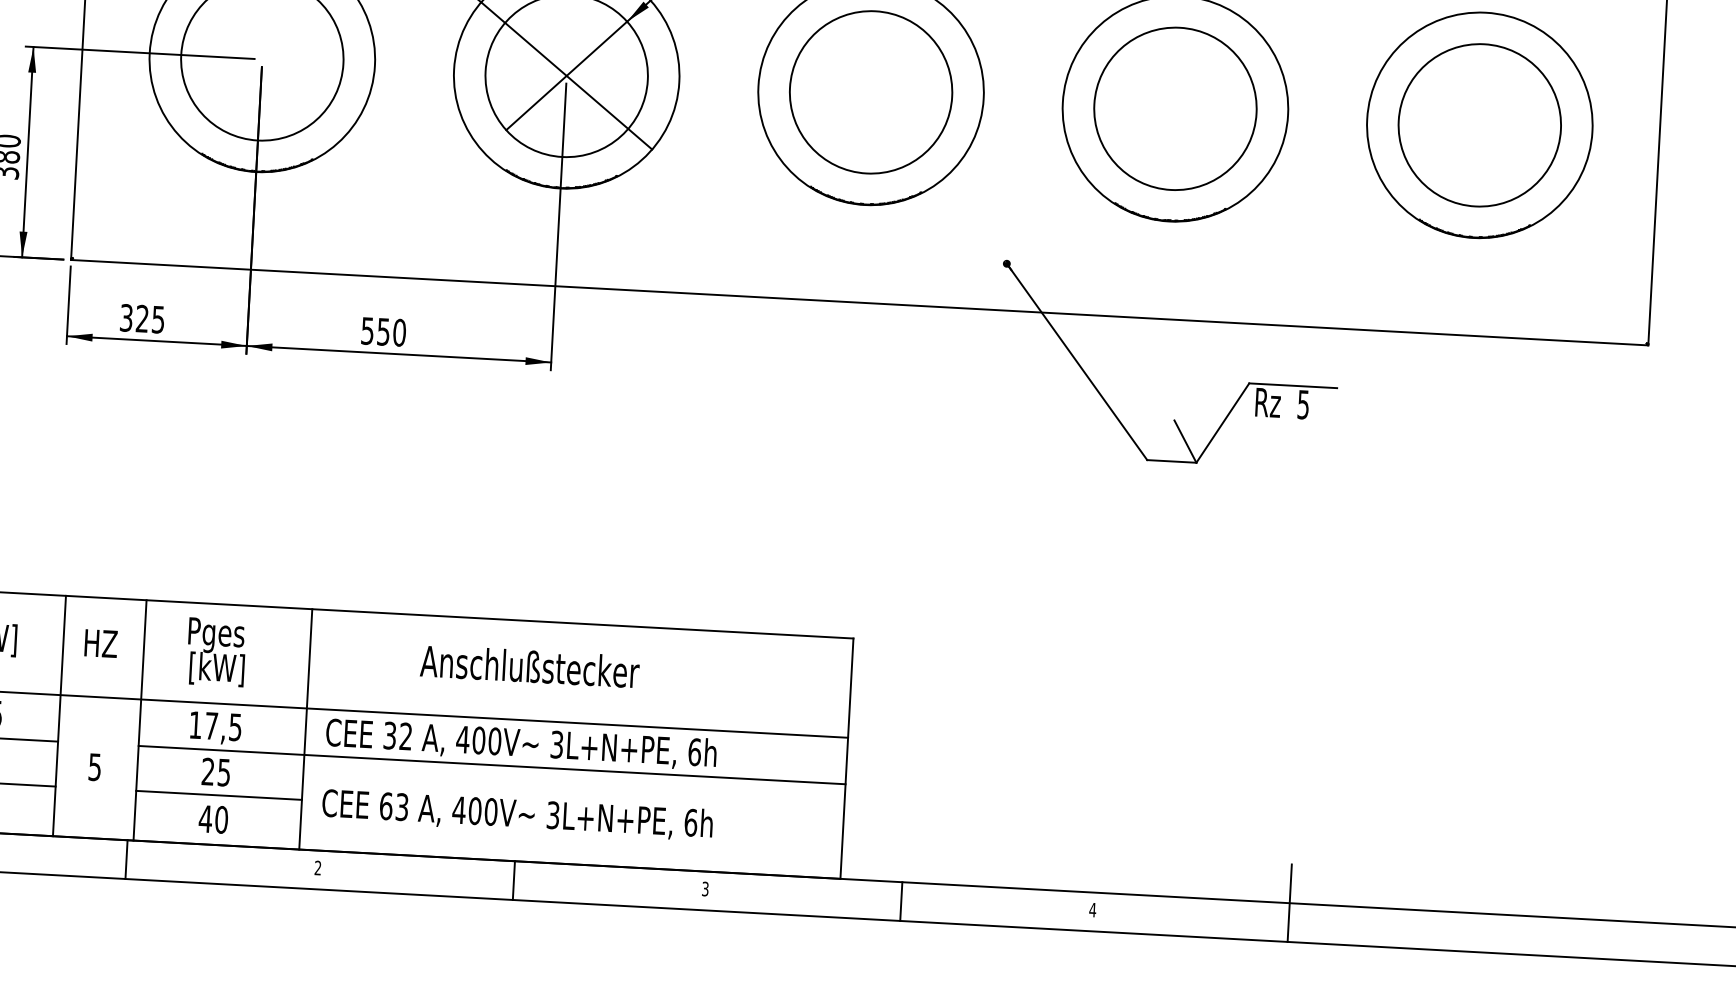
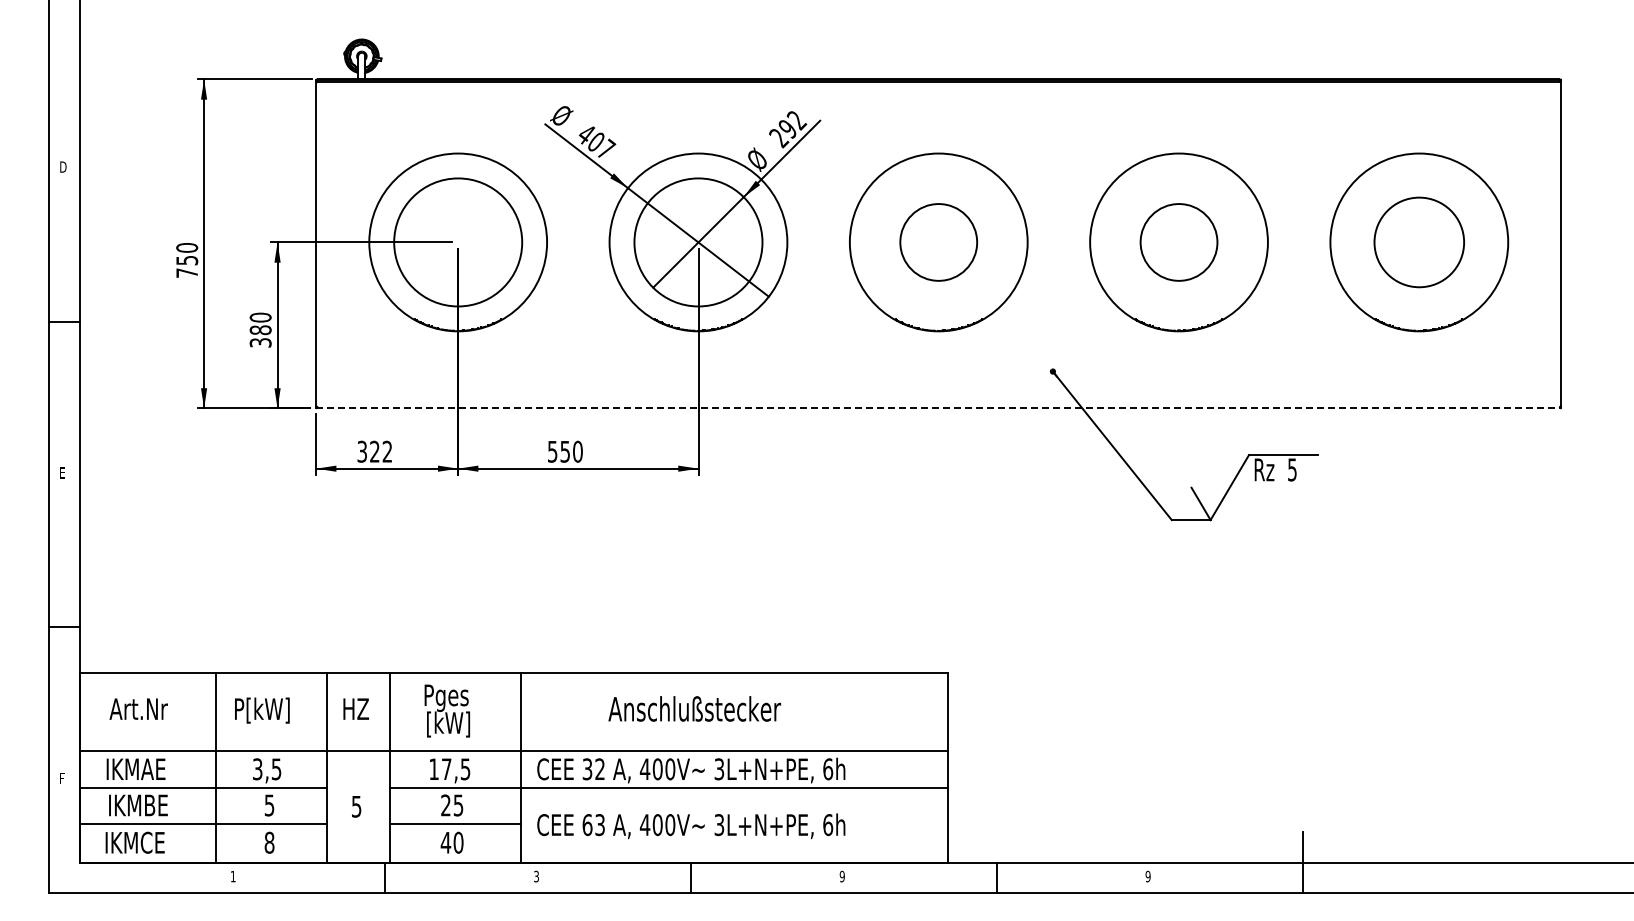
circle: (870, 92) -> (938, 242), size x0.6
circle: (1176, 108) -> (1179, 242), size x0.6
circle: (1480, 125) -> (1419, 242), size x0.7
line: (859, 302) -> (938, 408), solid -> dashed
text: (158, 319) -> (387, 451), 325 -> 322
text: (317, 869) -> (536, 877), 2 -> 3
text: (704, 888) -> (841, 876), 3 -> 9
text: (1092, 909) -> (1147, 876), 4 -> 9

